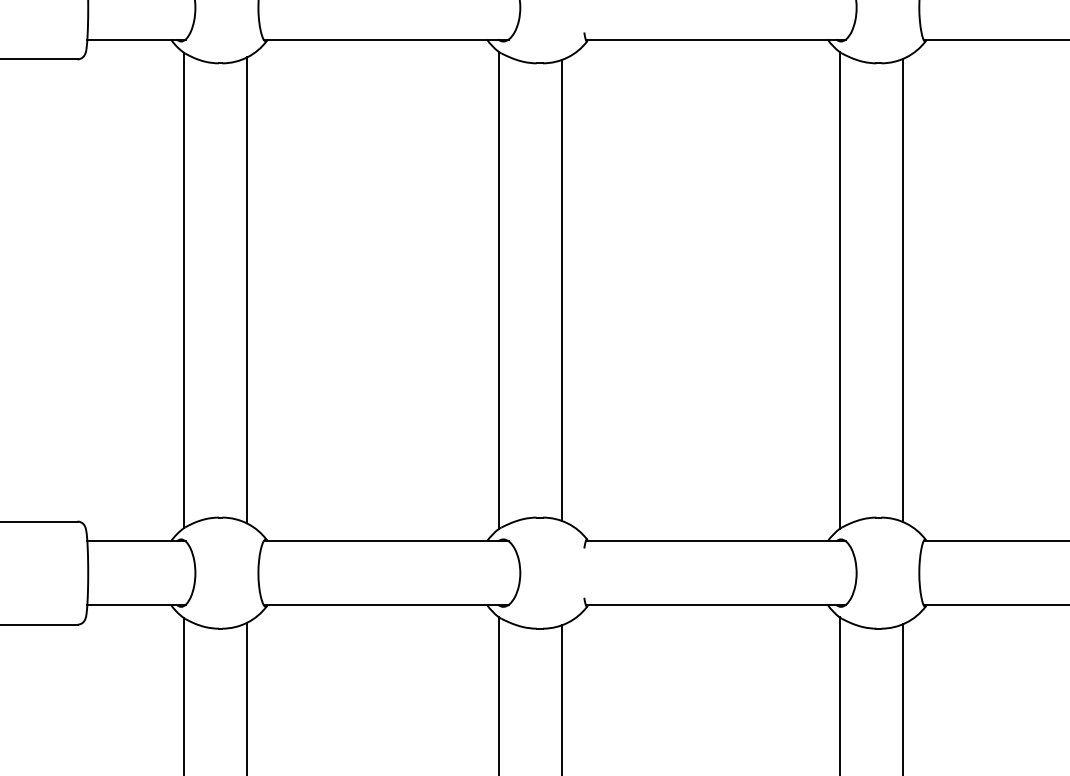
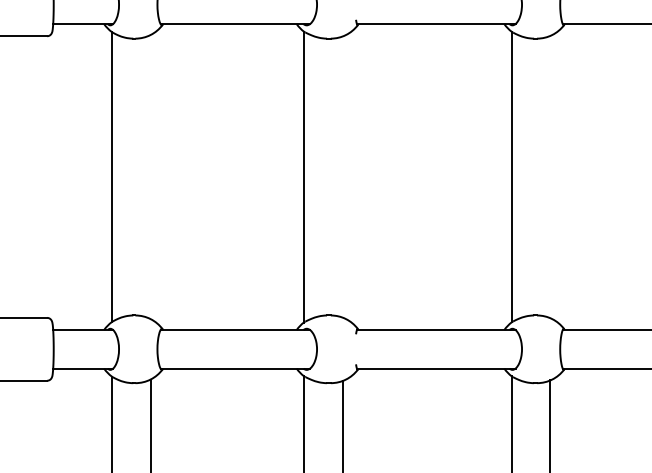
line: (562, 289) -> (342, 176), removed
line: (903, 289) -> (550, 176), removed
line: (247, 291) -> (150, 177), removed

